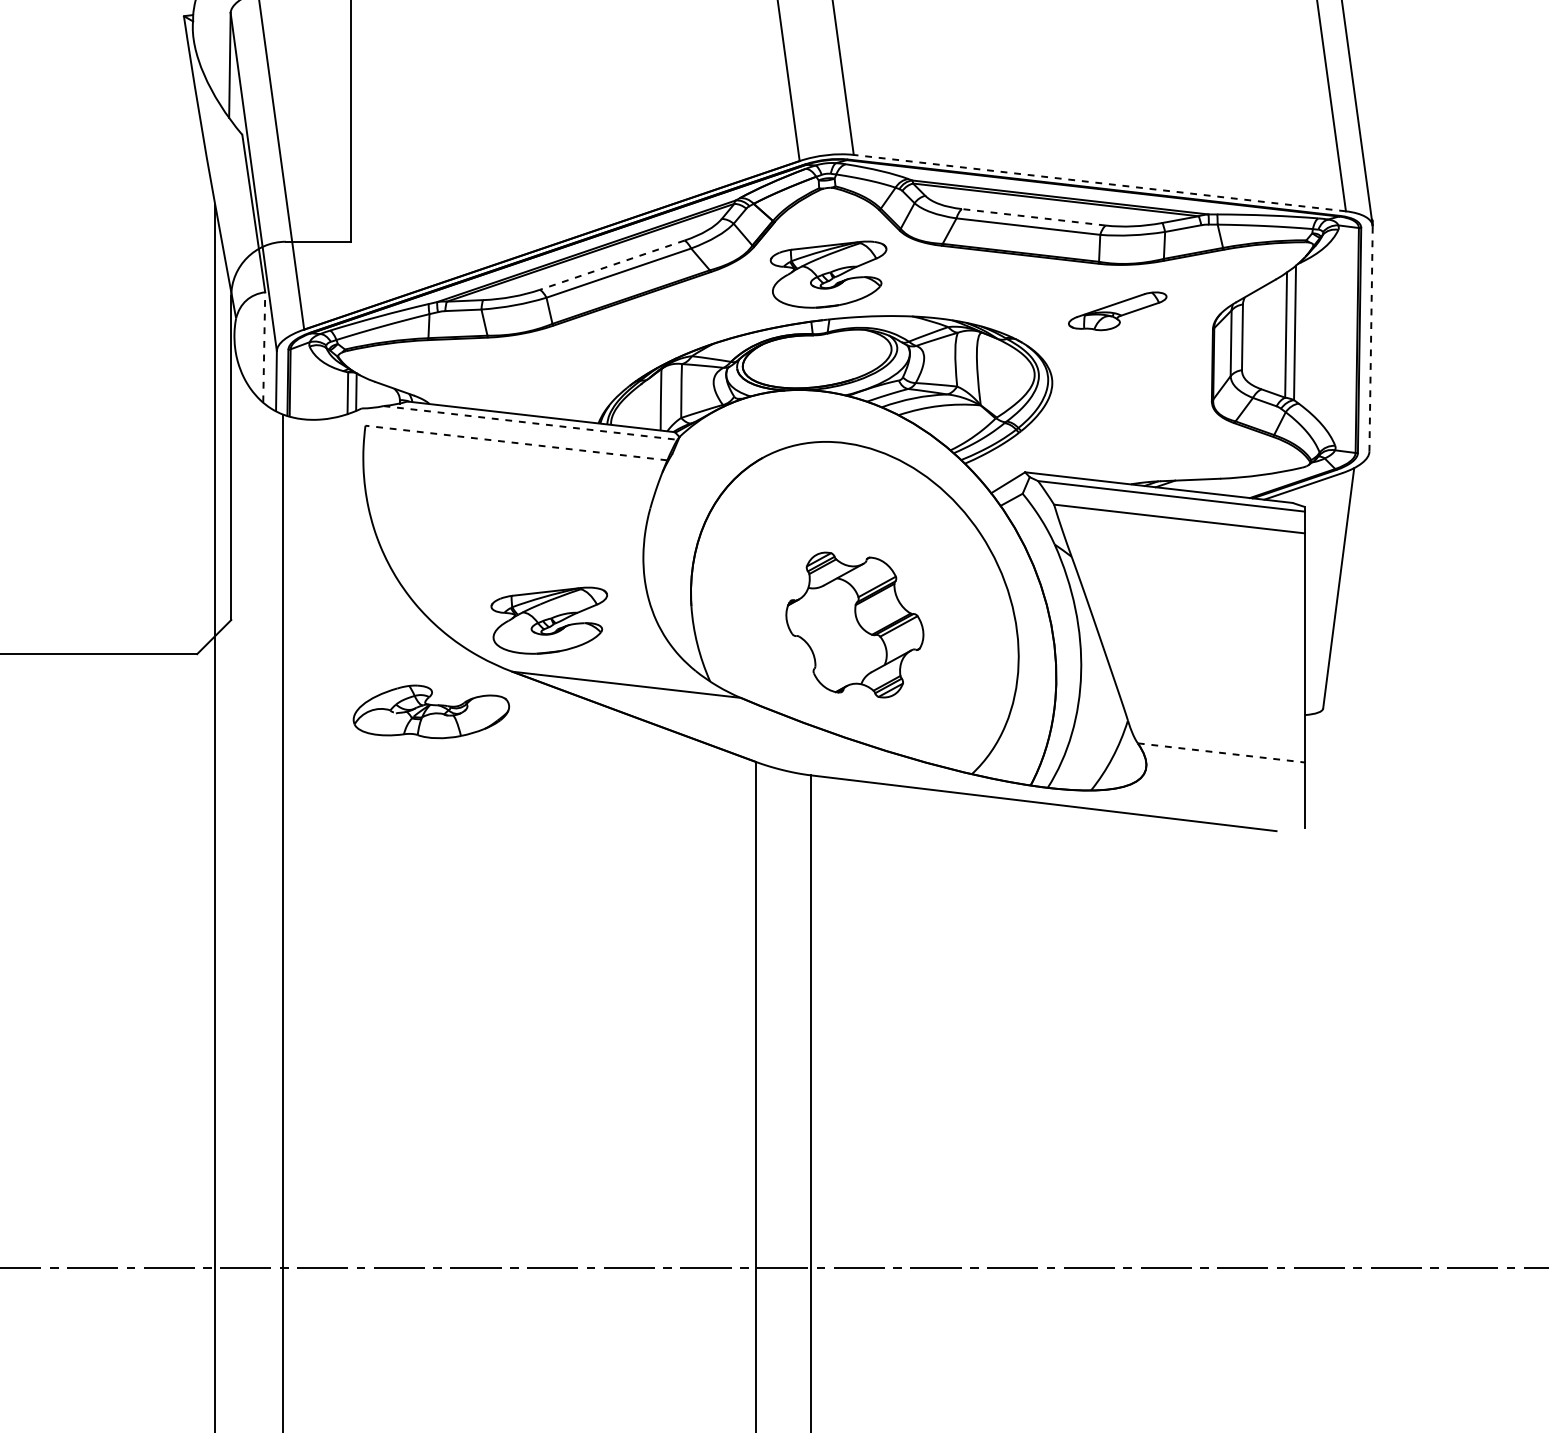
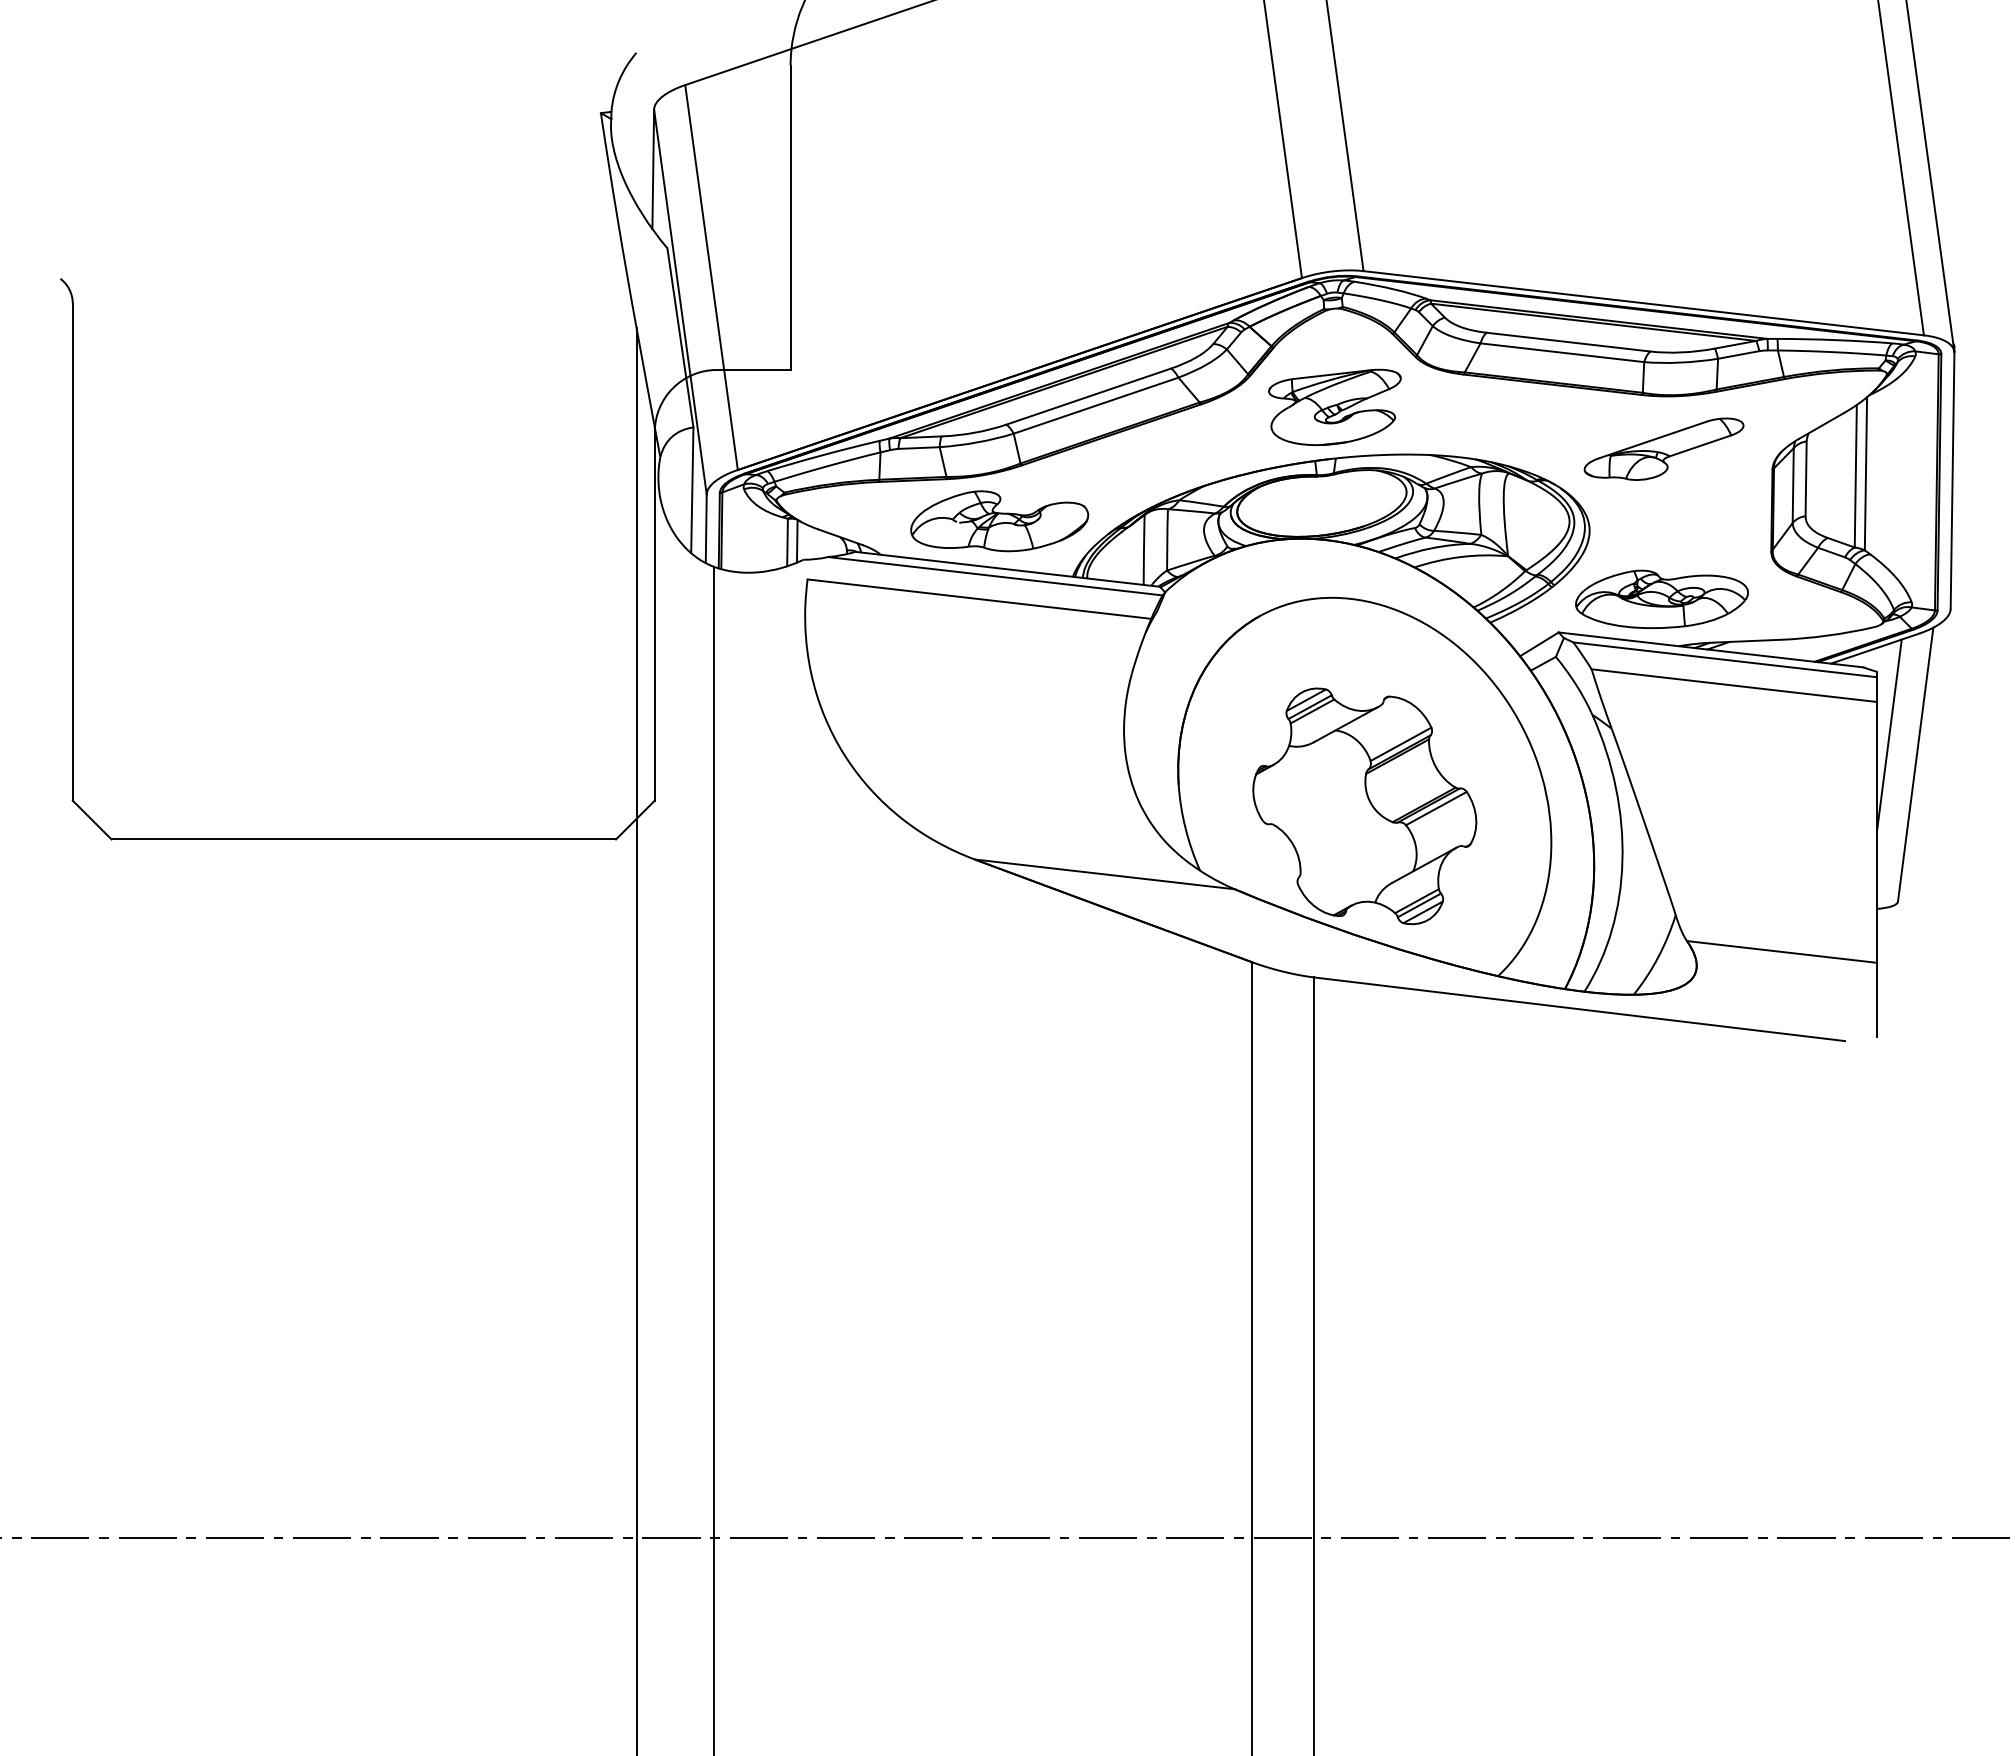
line: (1099, 183) -> (1643, 303), dashed -> solid
line: (1033, 217) -> (1568, 342), dashed -> solid
line: (612, 265) -> (1088, 396), dashed -> solid
part: (1117, 310) -> (1663, 448), size x1.43
line: (1371, 338) -> (1952, 480), dashed -> solid
line: (264, 347) -> (692, 490), dashed -> solid
line: (530, 423) -> (995, 576), dashed -> solid
part: (1115, 442) -> (1661, 598), added
line: (516, 443) -> (979, 599), dashed -> solid
line: (1315, 562) -> (1889, 735), added
part: (548, 619) -> (1016, 800), removed
part: (854, 625) -> (1364, 806), size x1.43
part: (431, 712) -> (999, 521), moved
line: (1221, 752) -> (1782, 951), dashed -> solid

